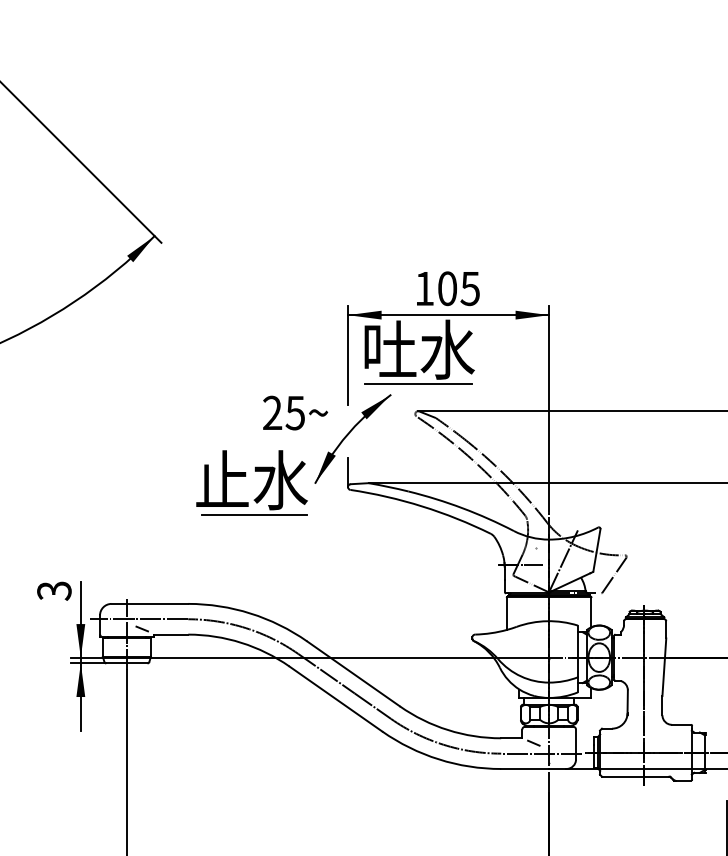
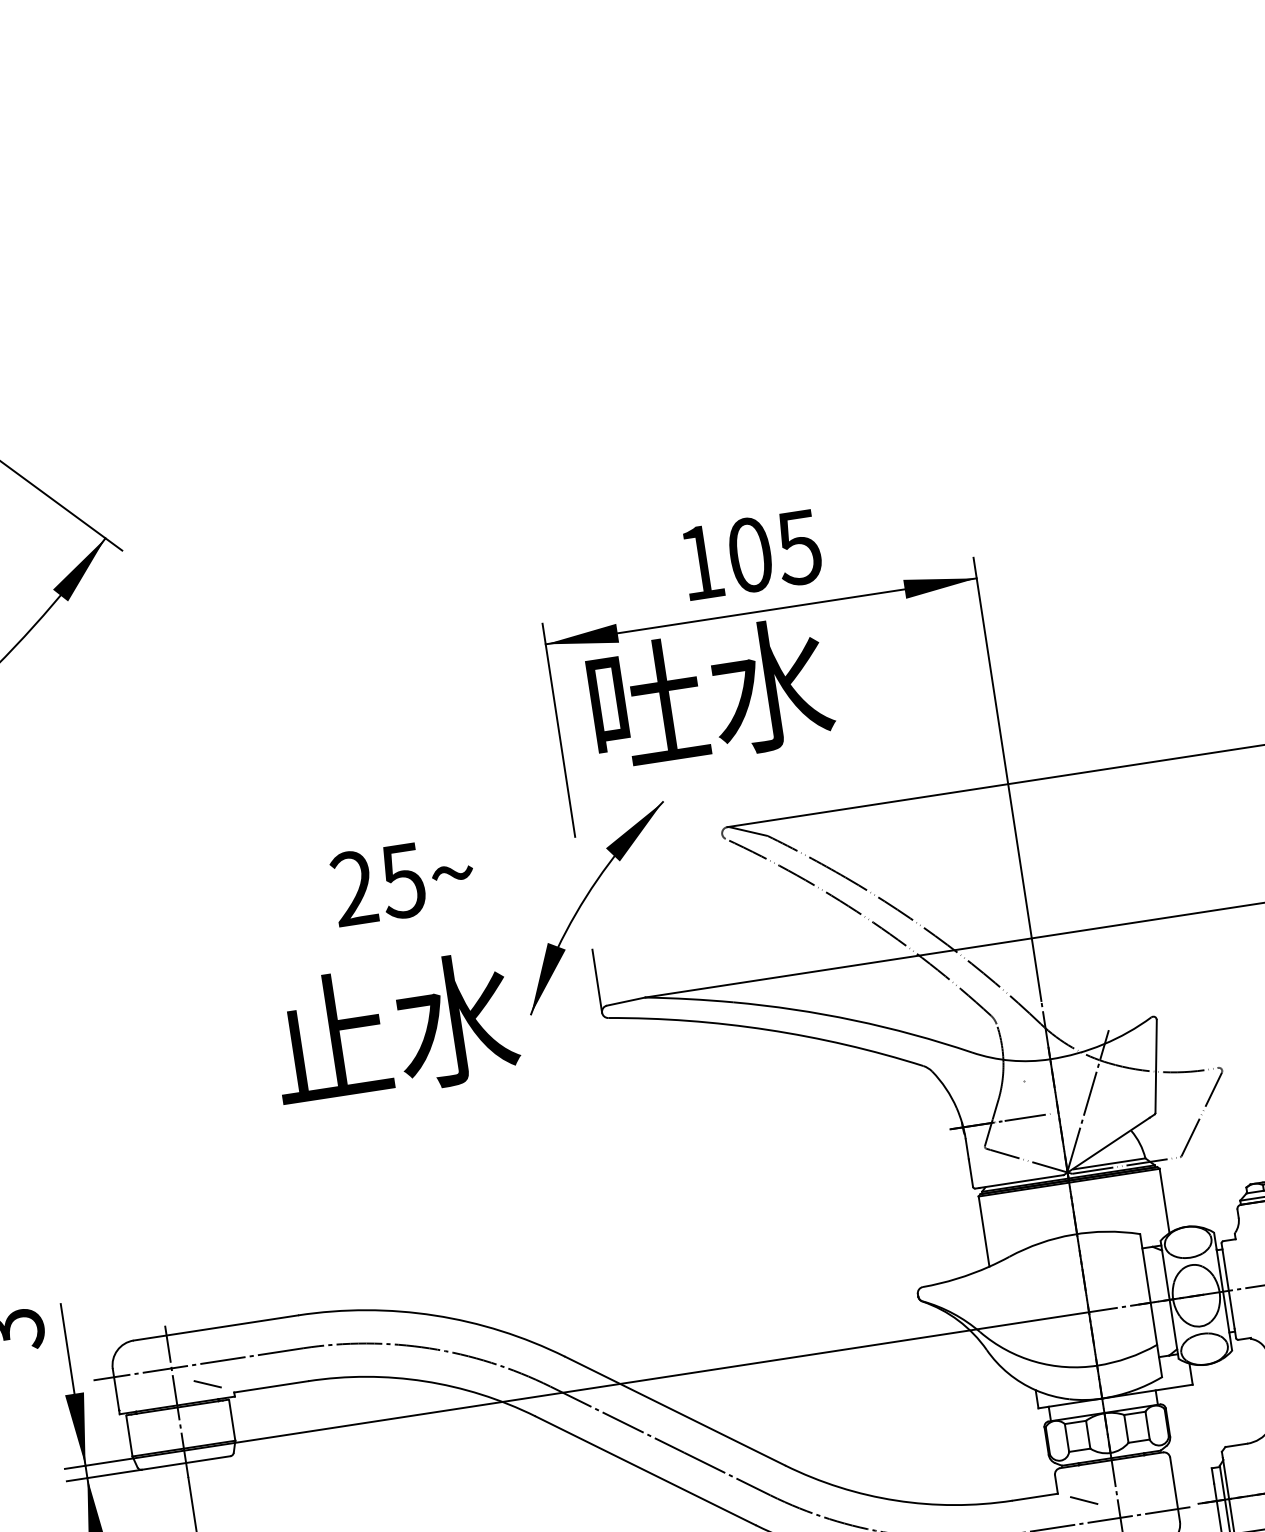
line: (418, 384) -> (719, 769), removed
text: (295, 412) -> (402, 879), moved
line: (254, 514) -> (410, 1102), removed

